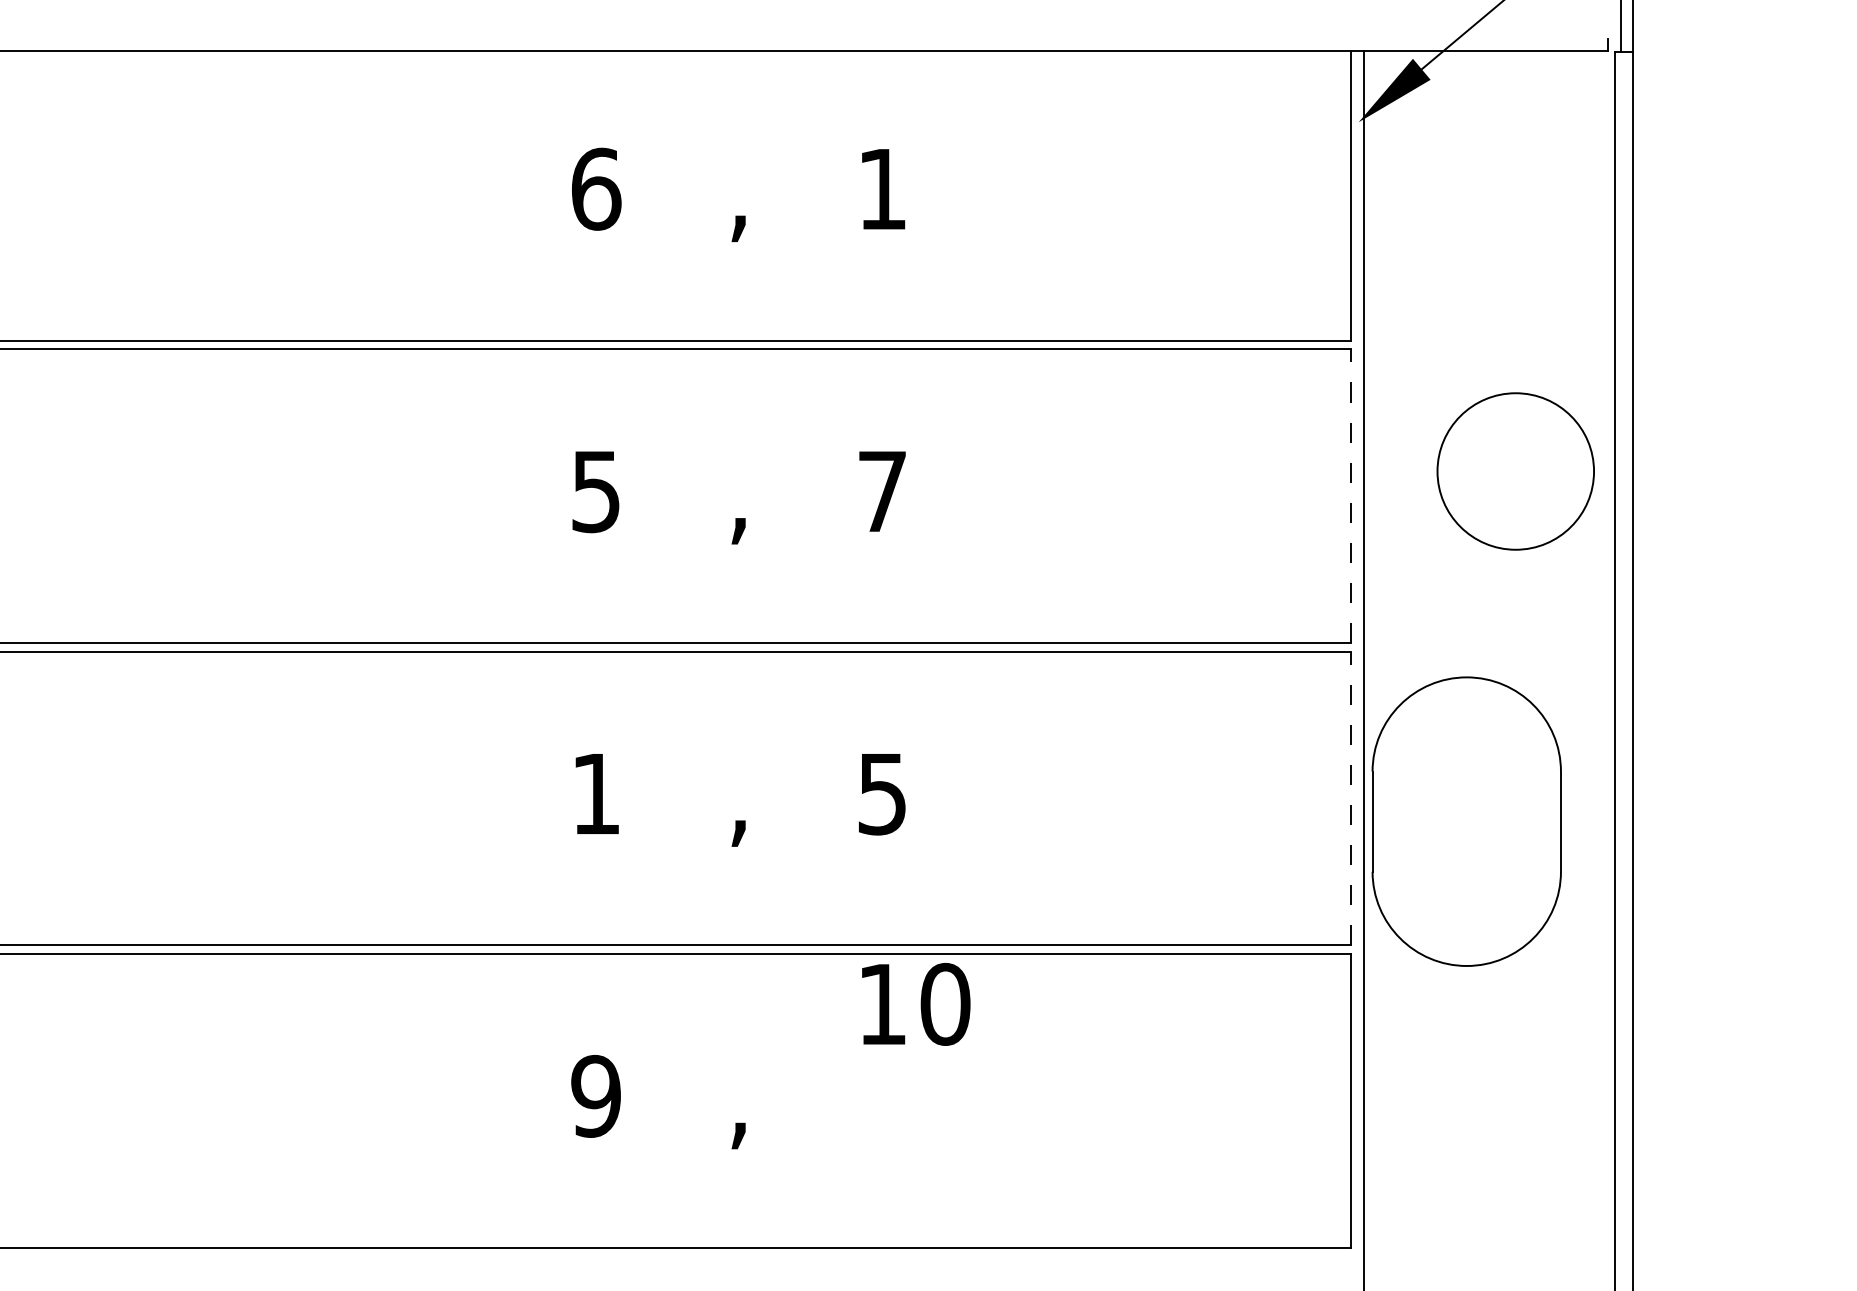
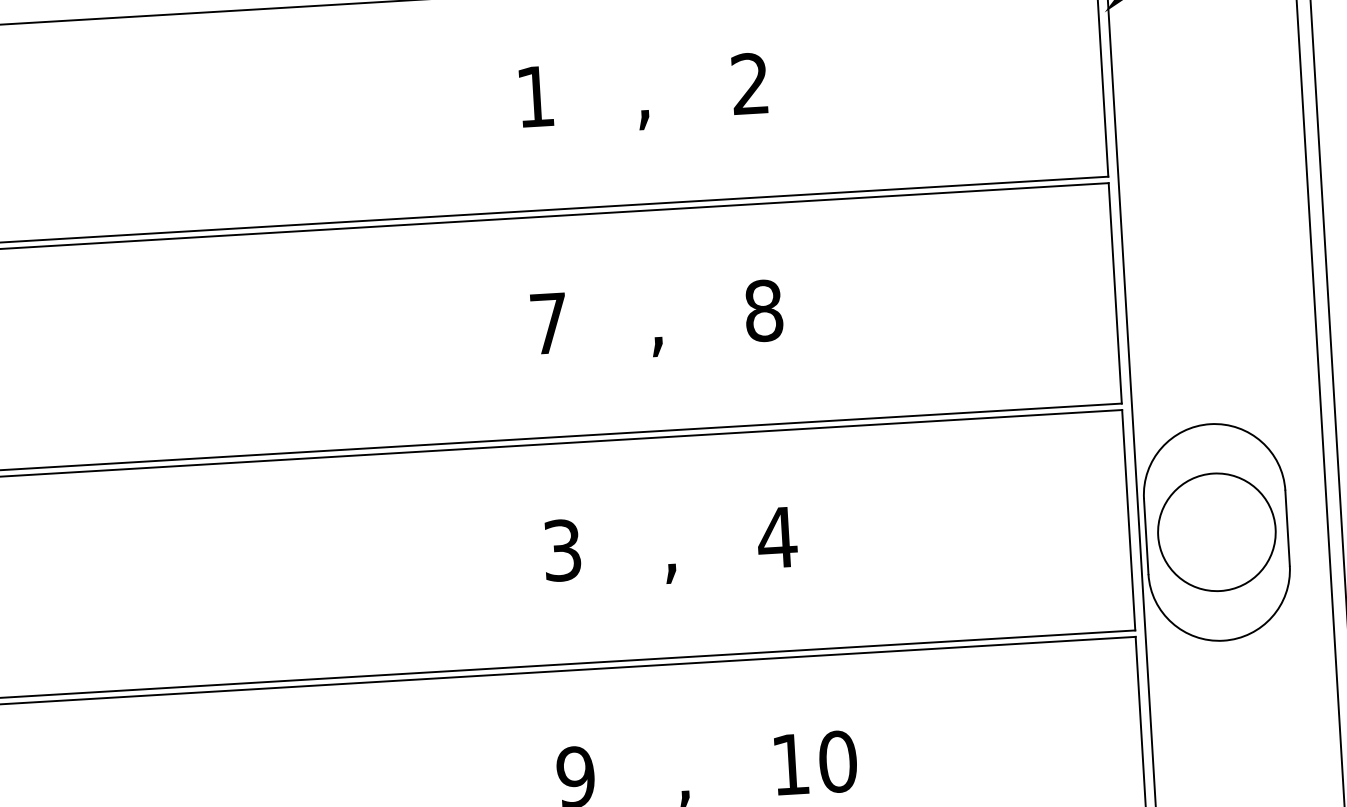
text: (596, 188) -> (535, 96), 6 -> 1
text: (881, 188) -> (749, 83), 1 -> 2
circle: (1515, 471) -> (1216, 532), moved
text: (882, 491) -> (763, 310), 7 -> 8
text: (595, 492) -> (548, 324), 5 -> 7
line: (1350, 496) -> (1115, 293), dashed -> solid
text: (595, 793) -> (561, 550), 1 -> 3
text: (882, 794) -> (777, 538), 5 -> 4
line: (1350, 798) -> (1128, 520), dashed -> solid
text: (916, 1004) -> (816, 763), moved

